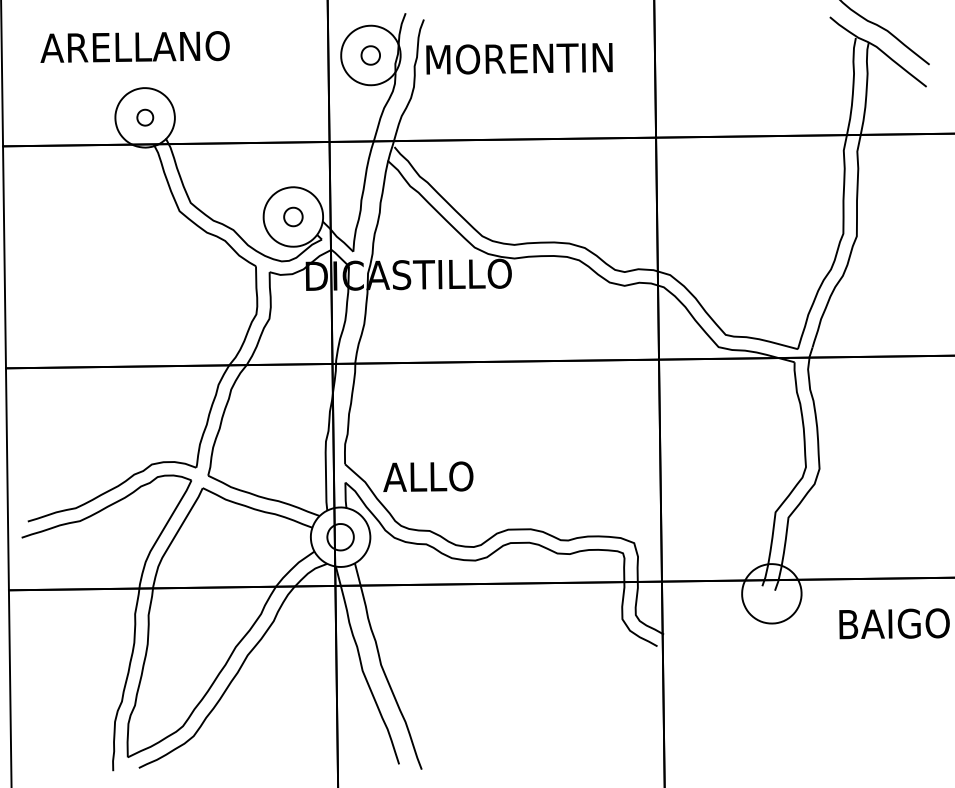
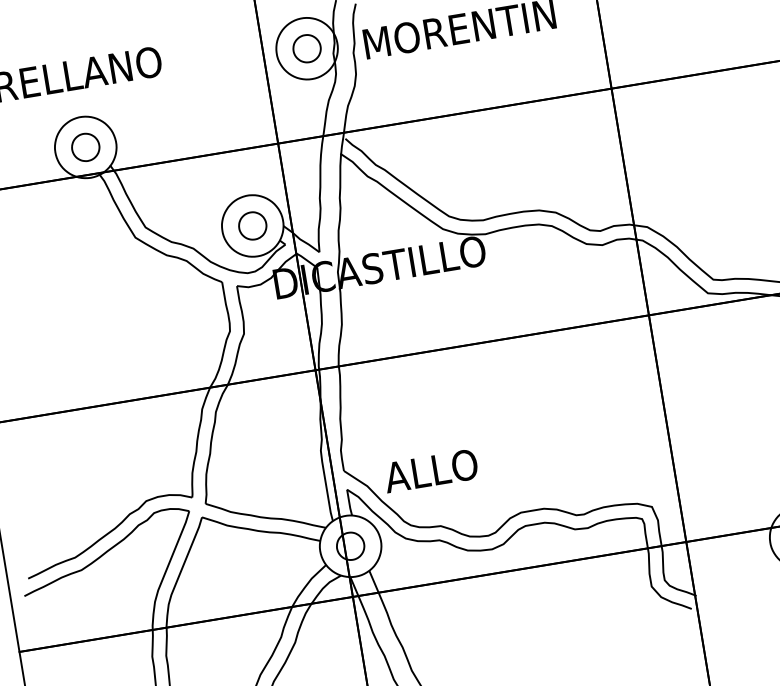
part: (370, 55) -> (306, 48), size x1.43
part: (145, 117) -> (86, 147), size x1.67
part: (293, 216) -> (252, 225), size x1.43

